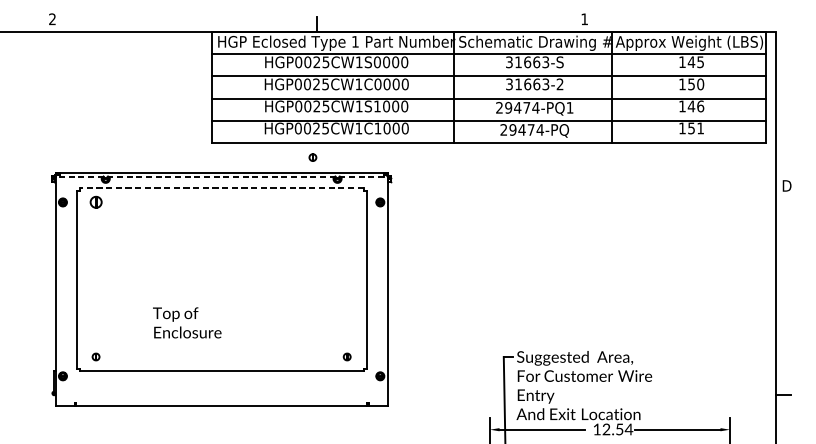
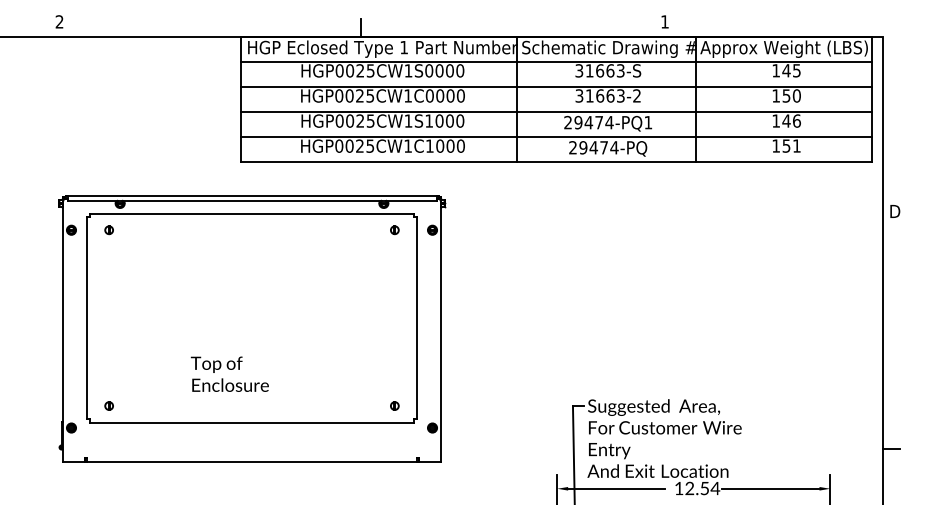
part: (312, 157) -> (394, 230), moved
line: (222, 176) -> (252, 200), dashed -> solid
line: (222, 187) -> (252, 213), dashed -> solid
part: (95, 202) -> (108, 230), size x0.62
text: (186, 322) -> (229, 373), moved

